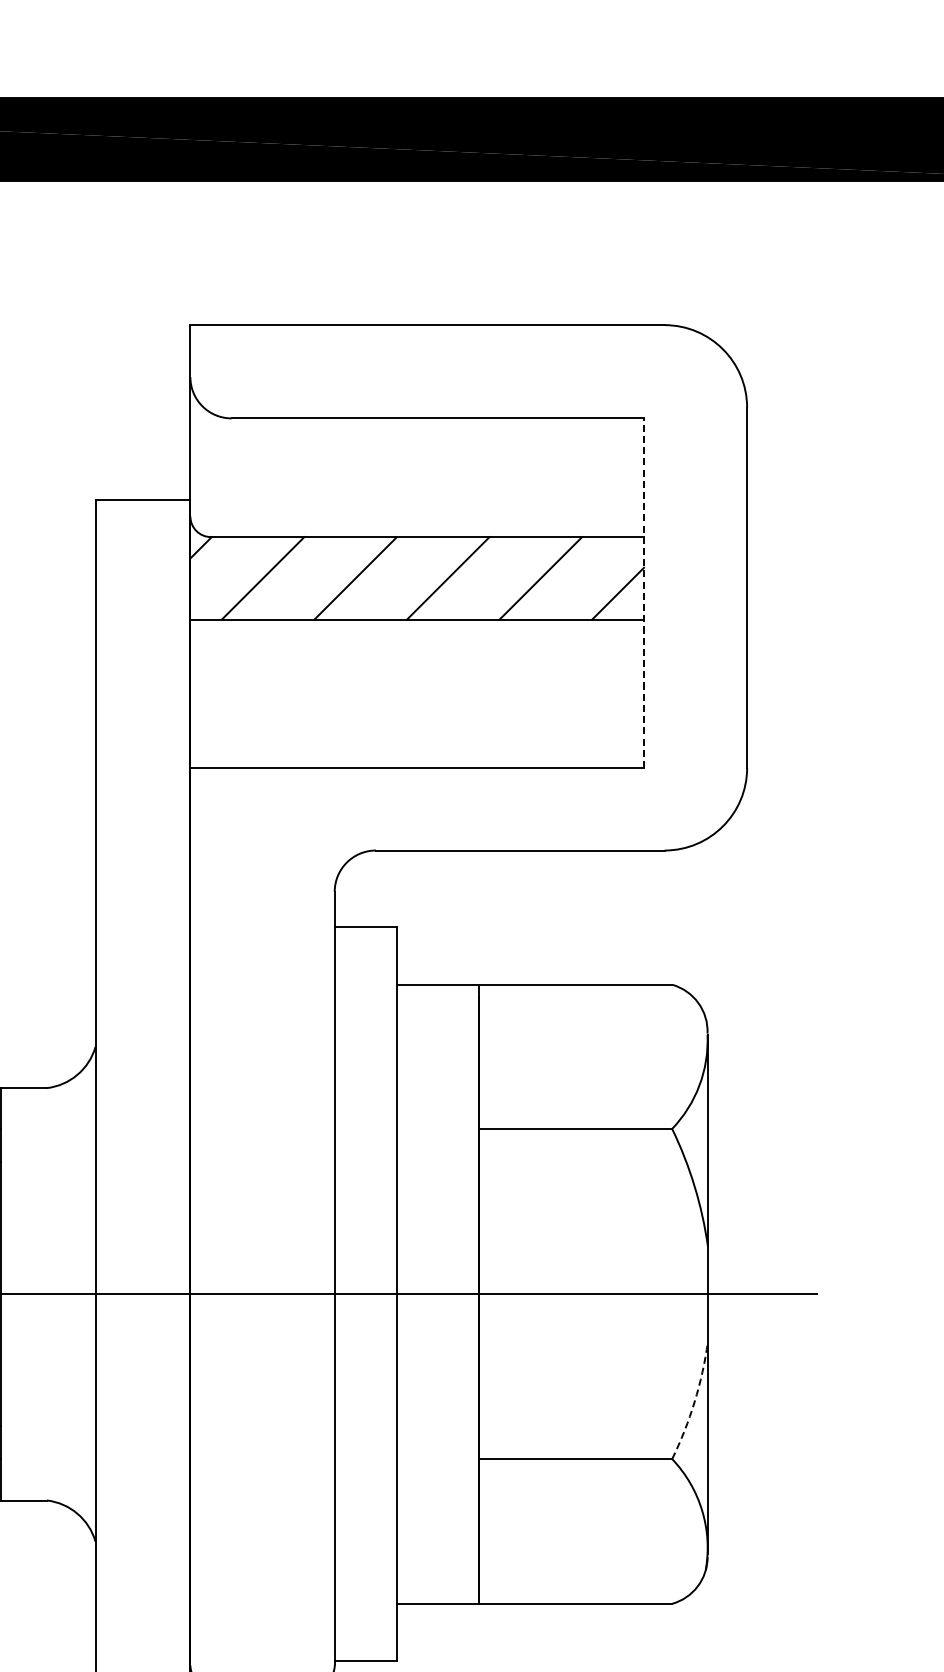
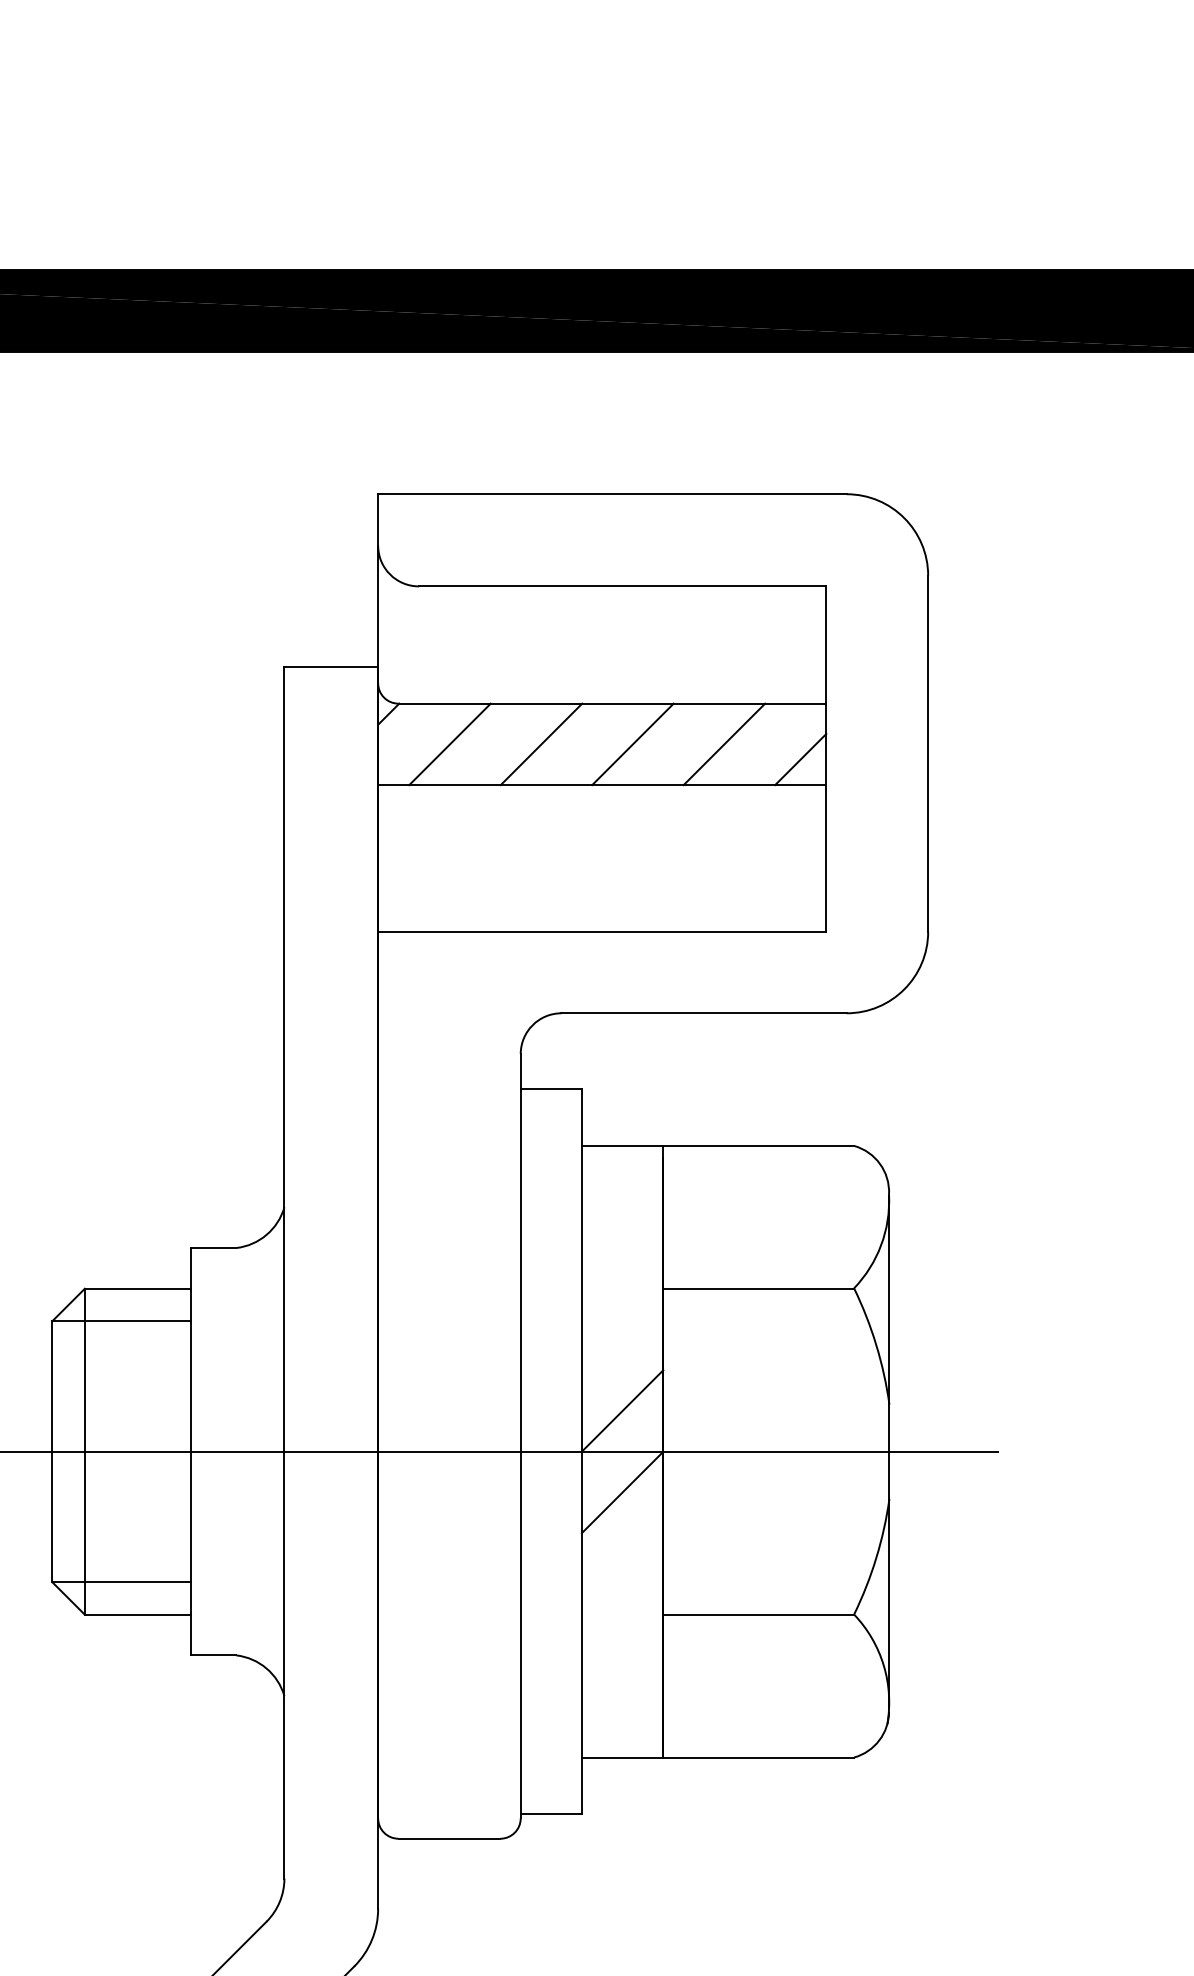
line: (644, 593) -> (826, 759), dashed -> solid
line: (437, 1252) -> (622, 1410), added
line: (437, 1335) -> (622, 1492), added
arc: (694, 1402) -> (876, 1558), dashed -> solid

